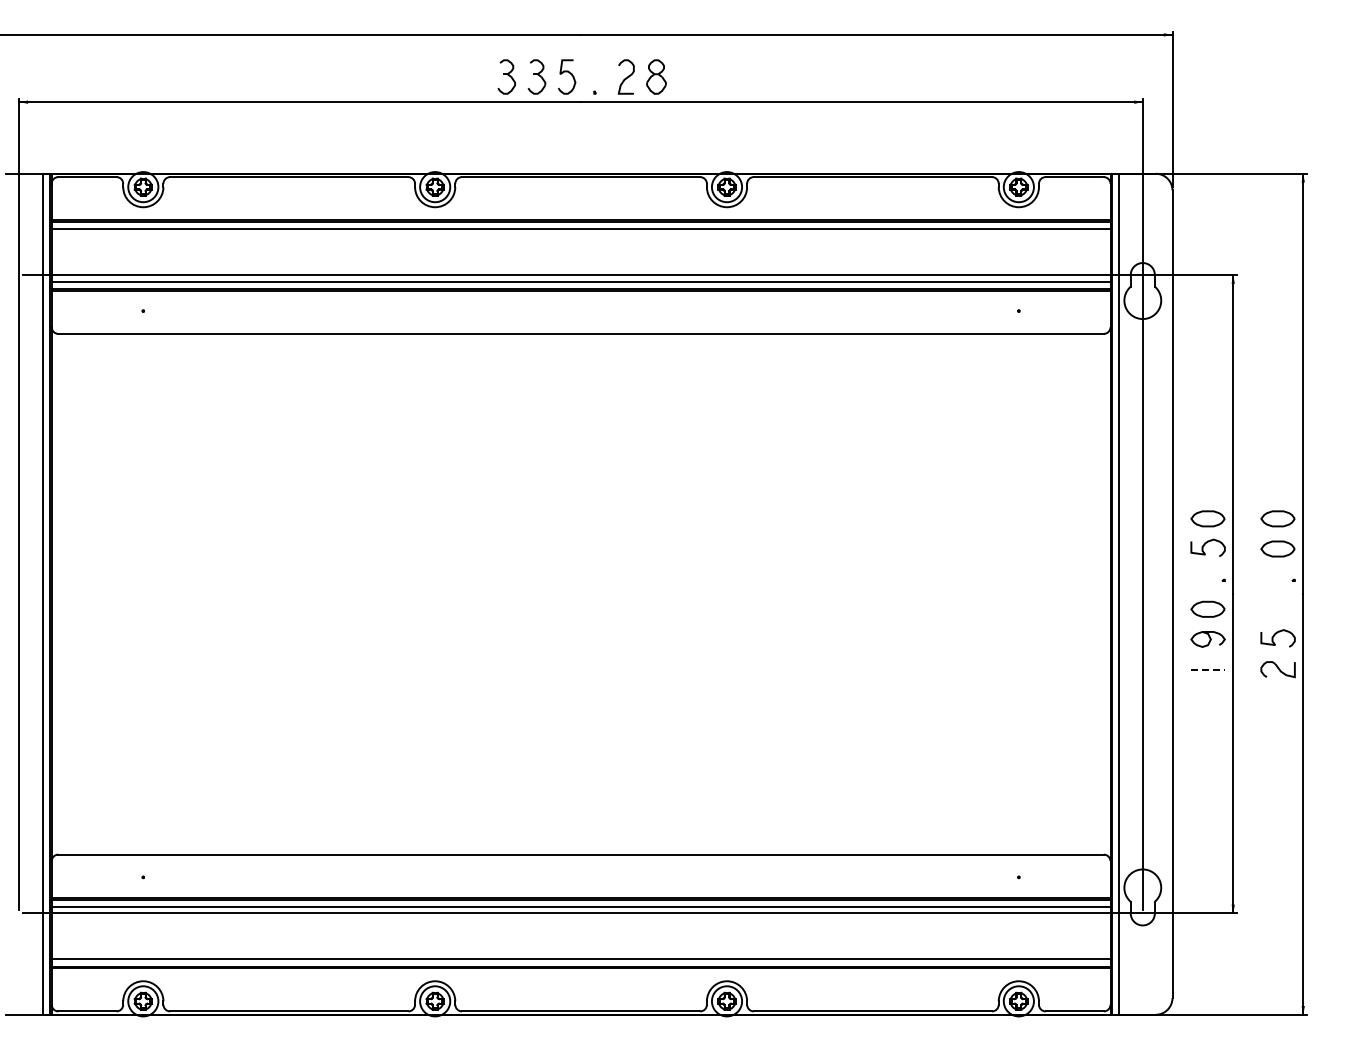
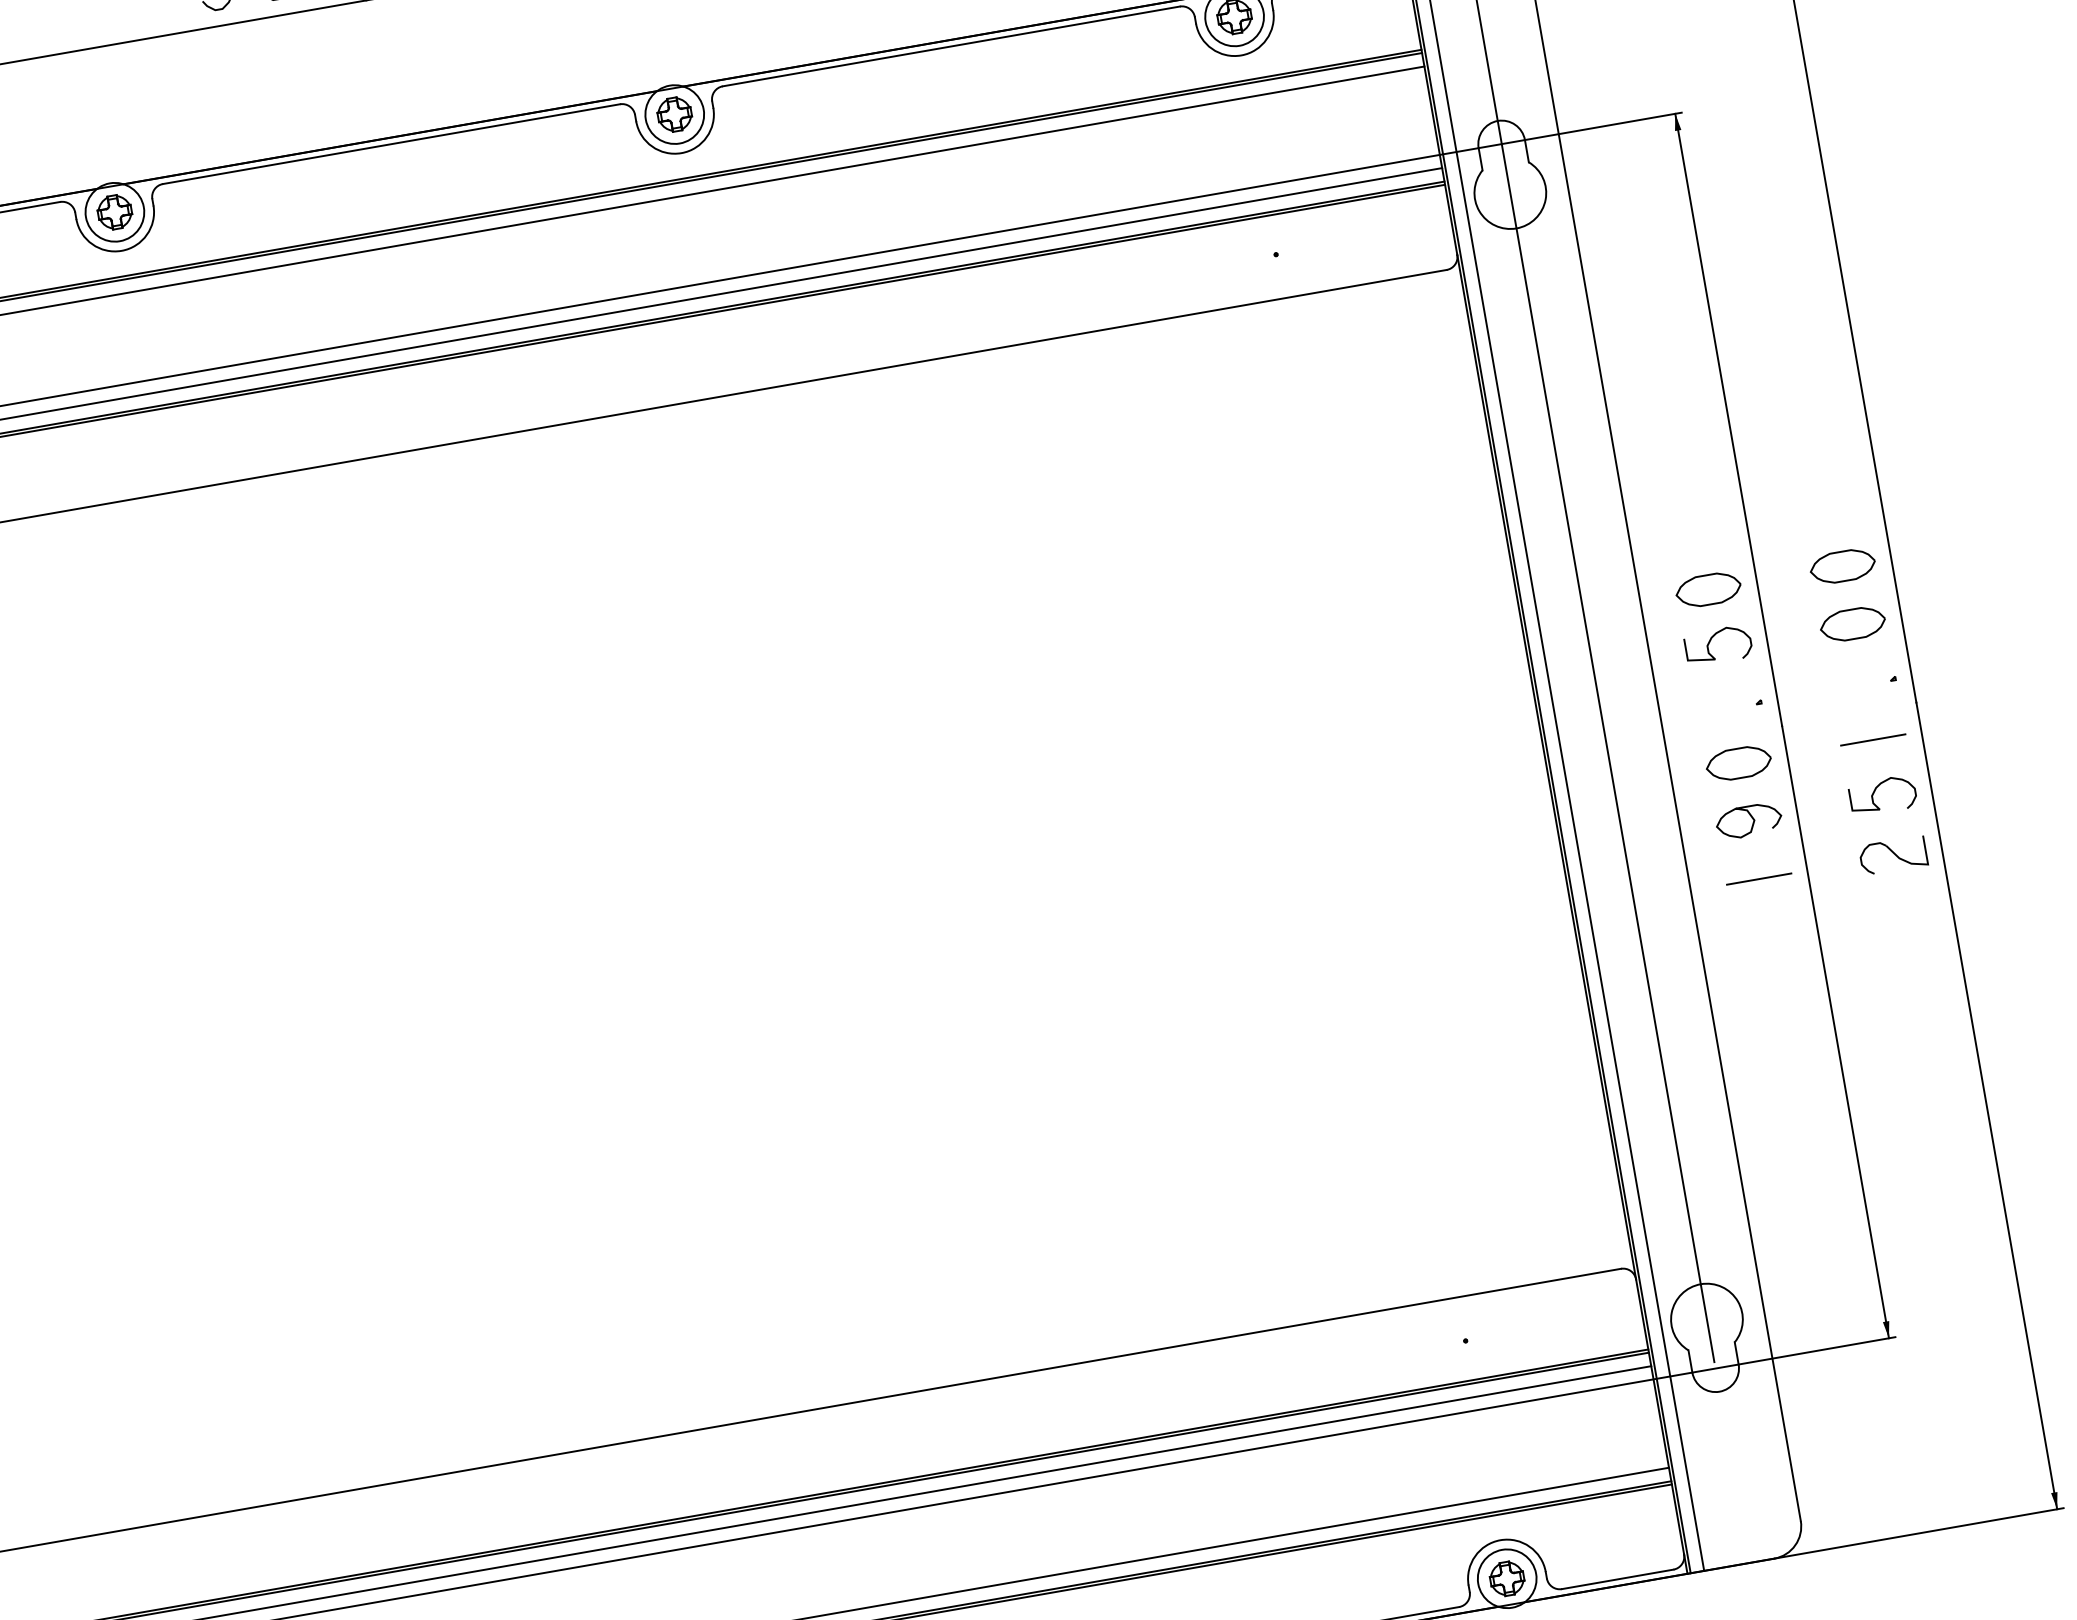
line: (1277, 609) -> (1872, 740), added
line: (1208, 669) -> (1759, 878), dashed -> solid

